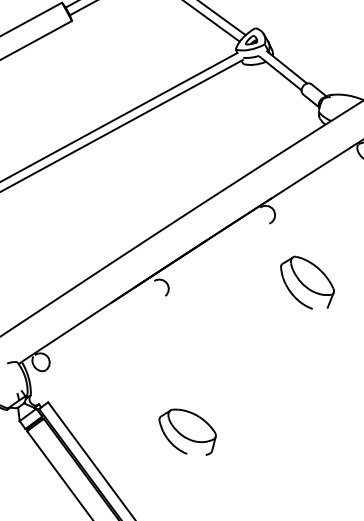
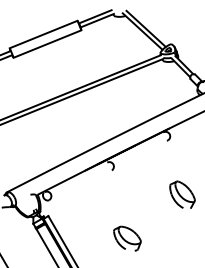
part: (307, 281) -> (182, 194), moved
part: (188, 431) -> (127, 238), moved

